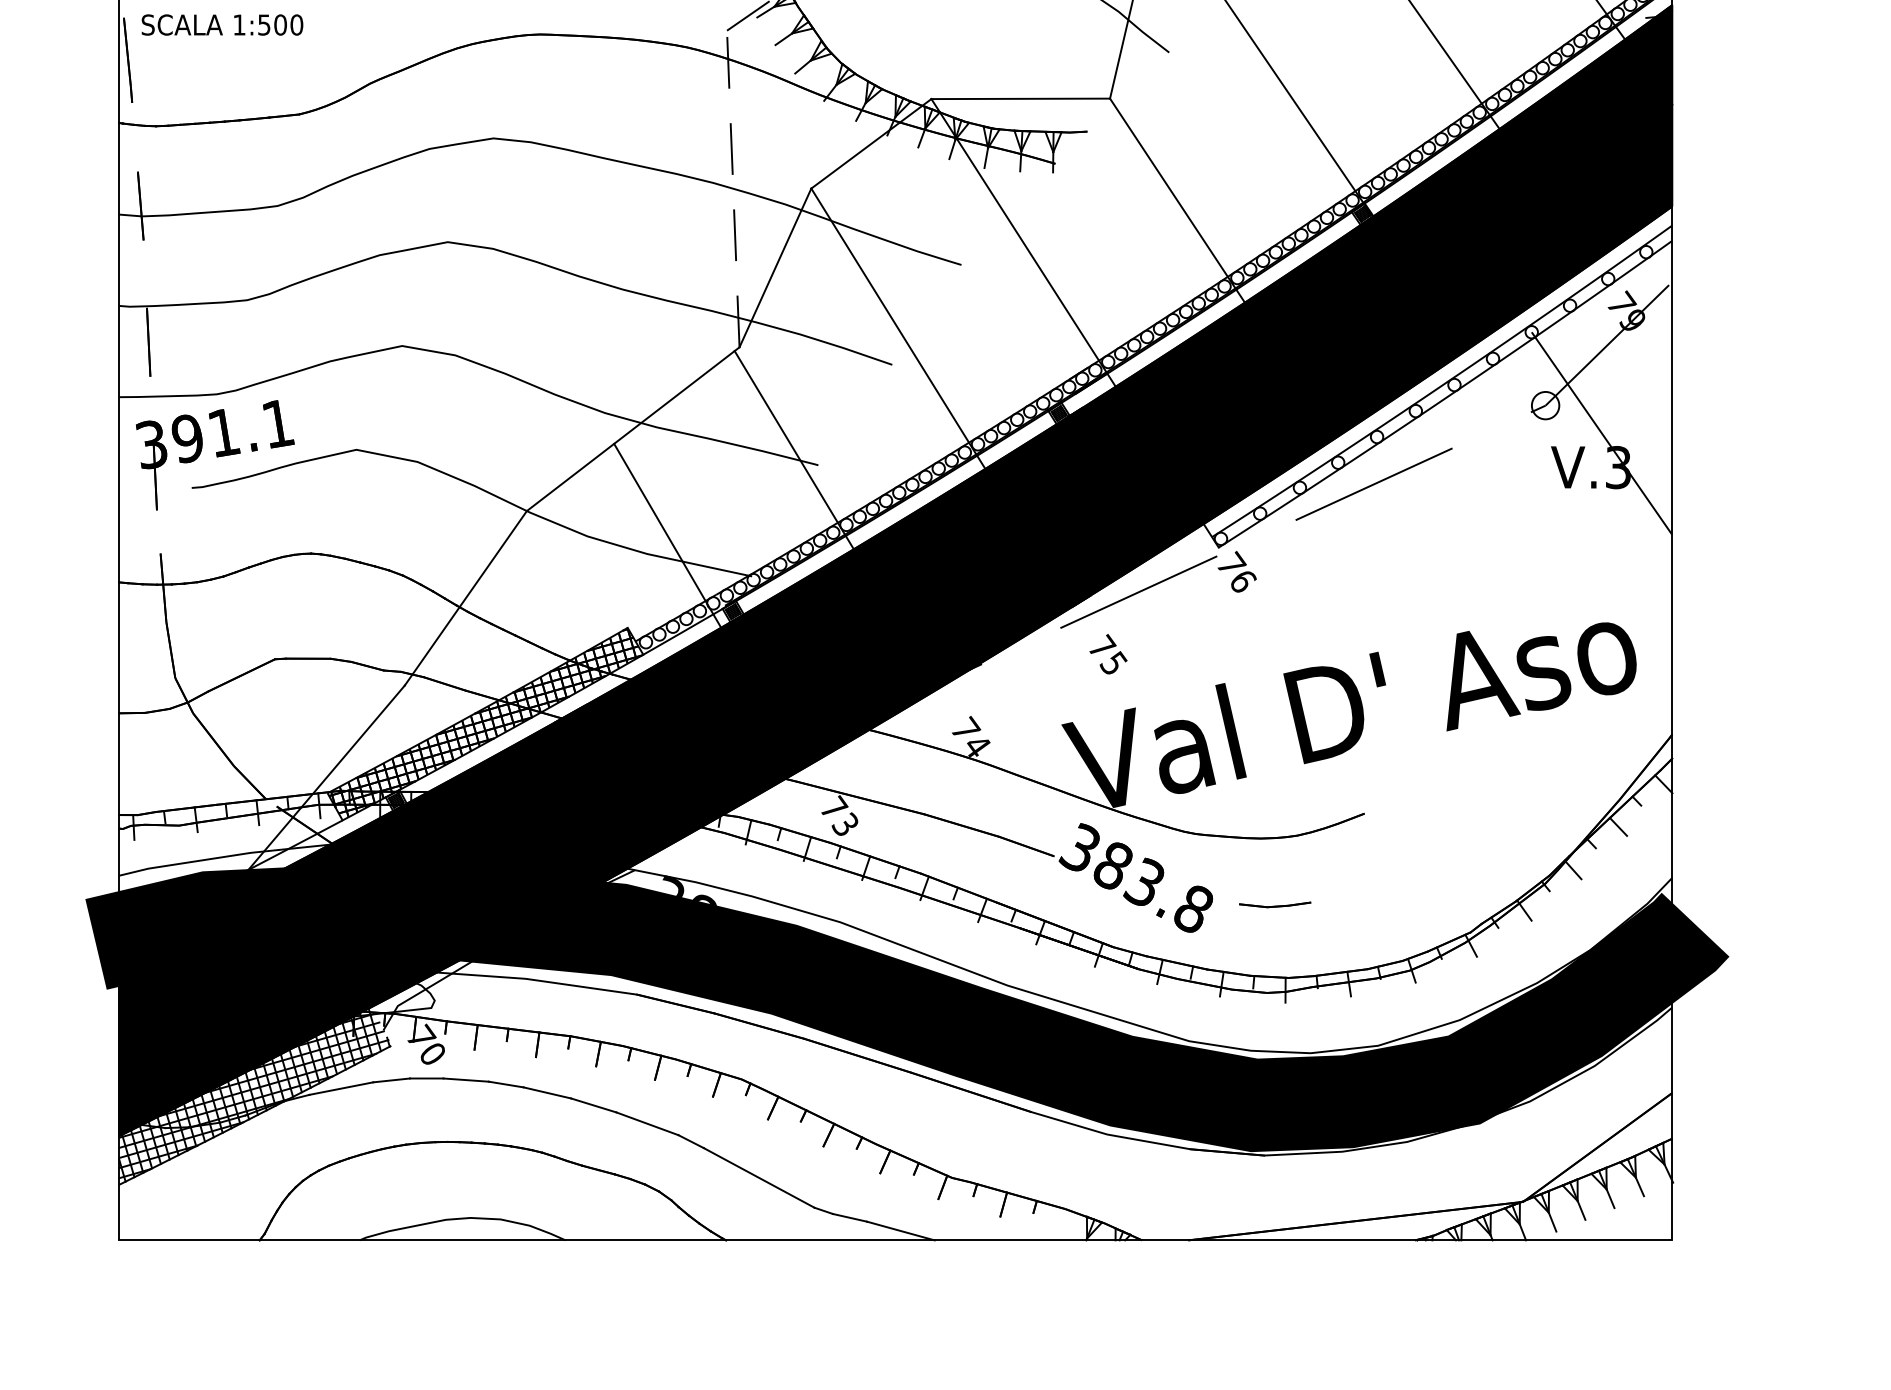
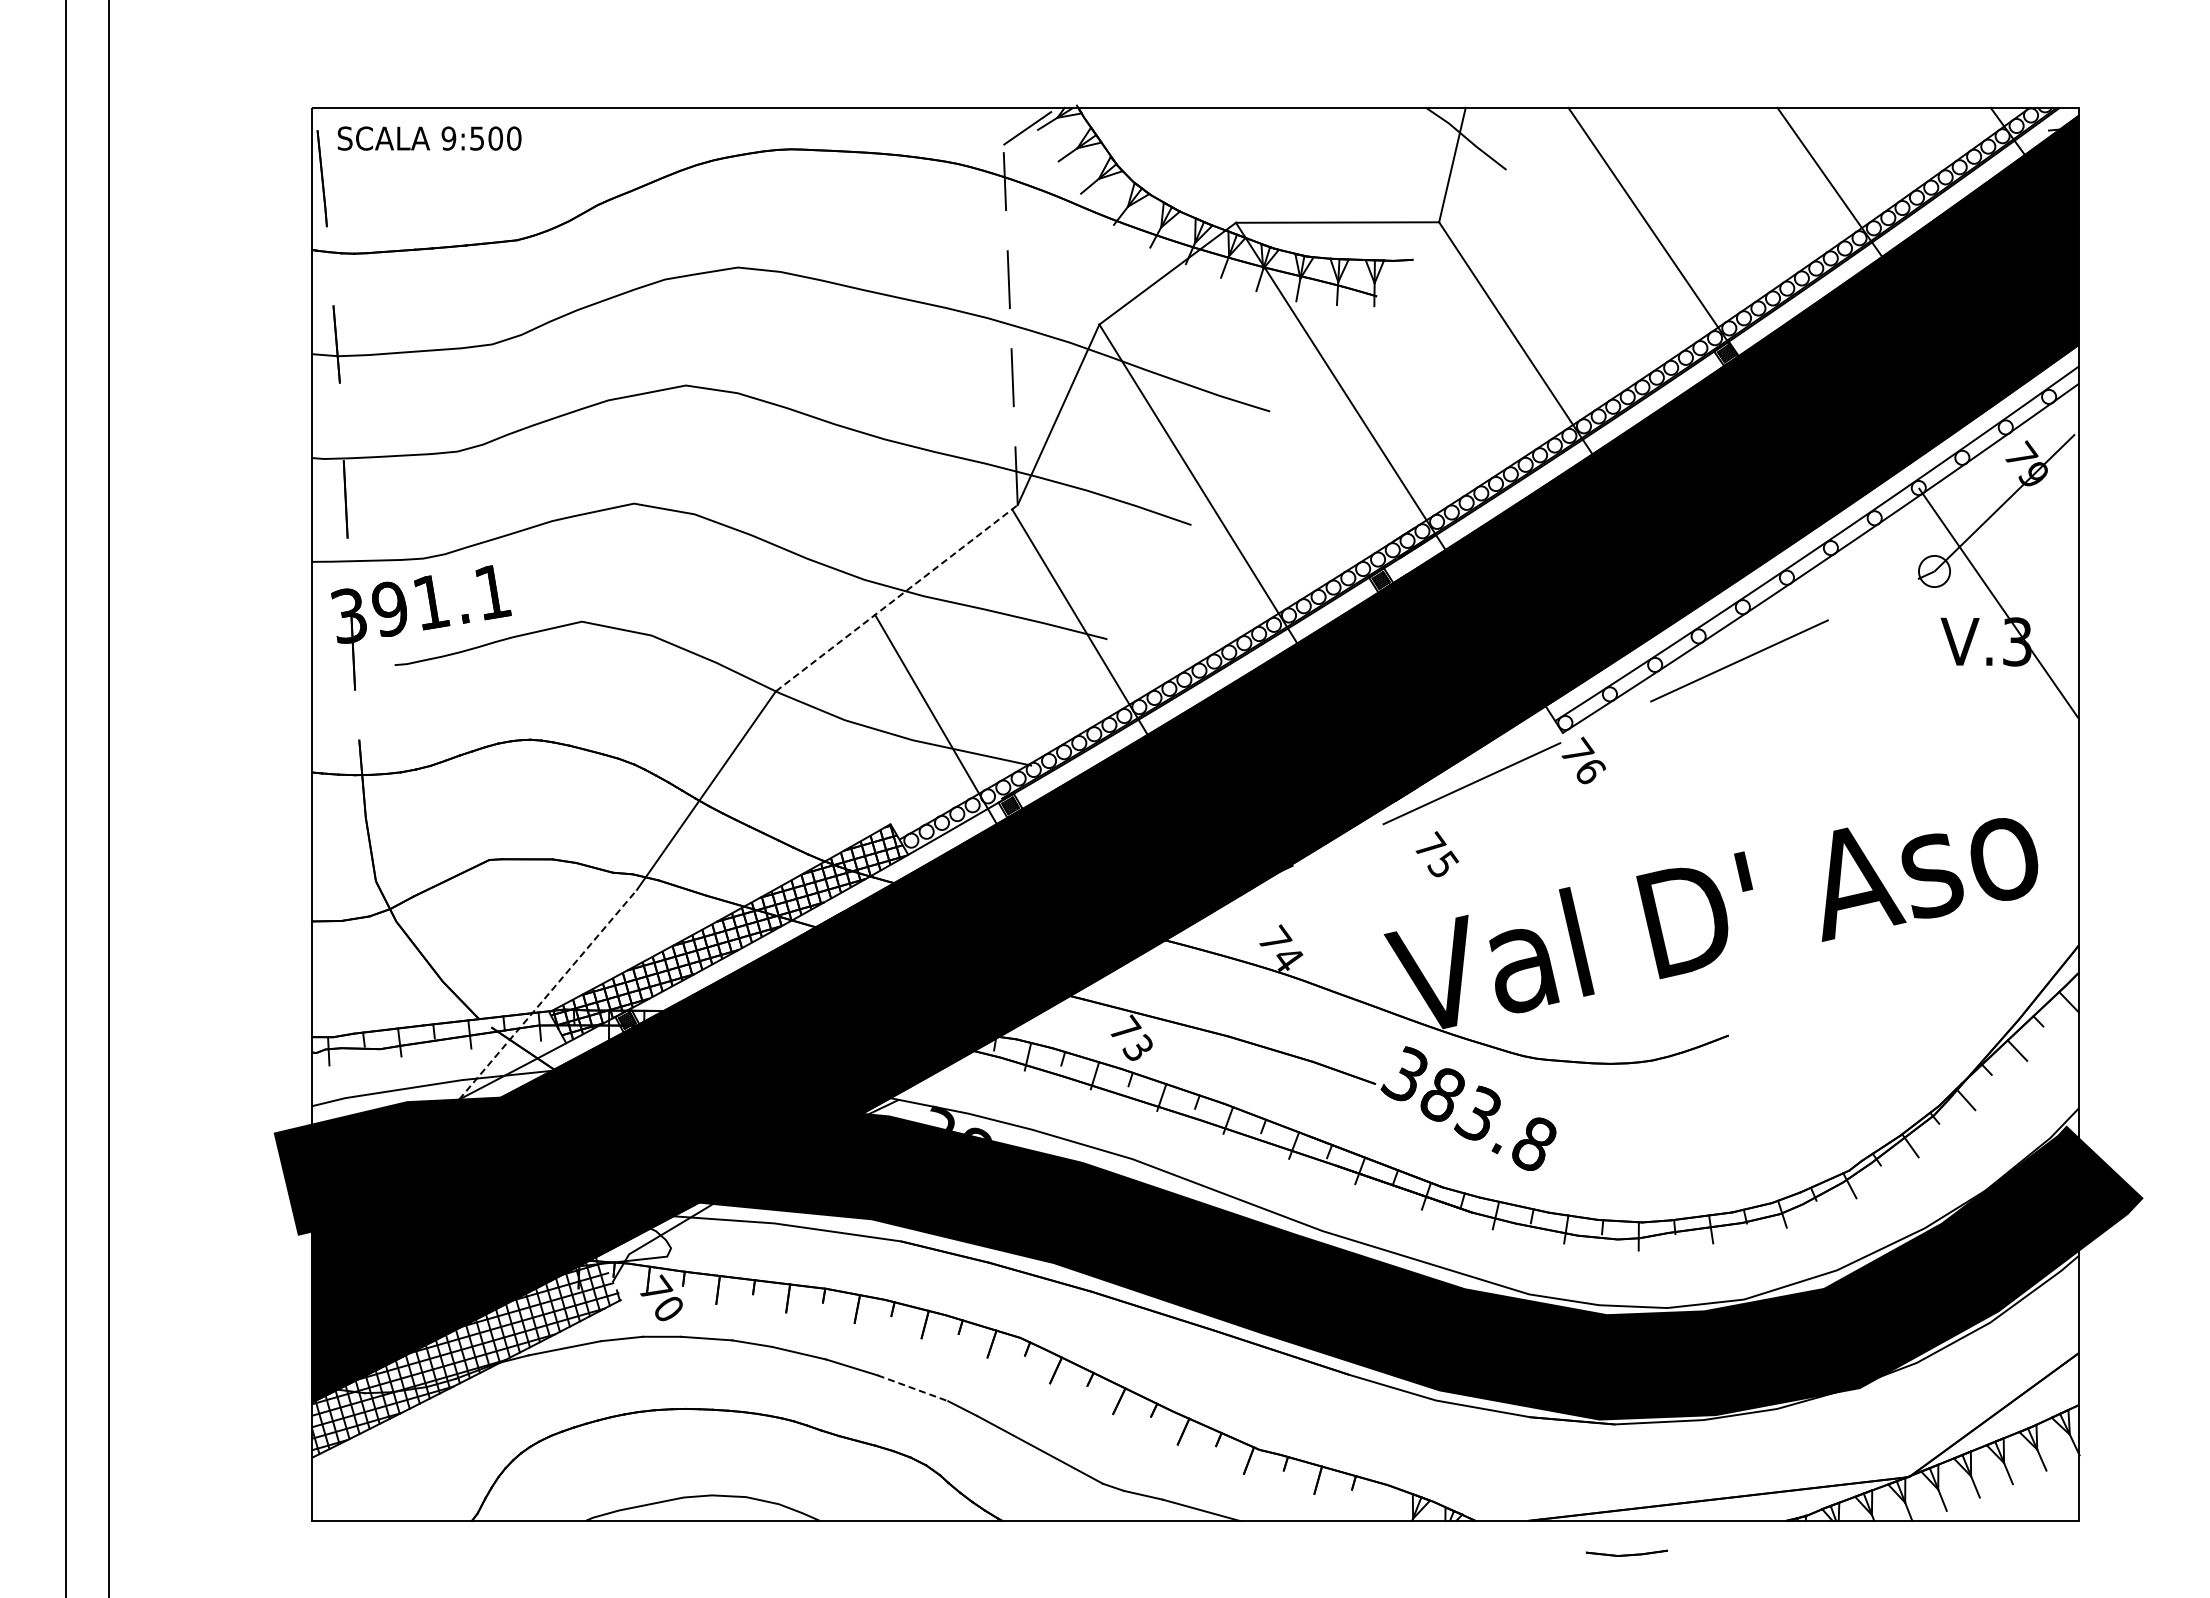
text: (239, 24) -> (448, 138), 1:500 -> 9:500
line: (632, 429) -> (896, 598), solid -> dashed
line: (326, 777) -> (548, 994), solid -> dashed
part: (1274, 904) -> (1626, 1552), moved
line: (647, 1123) -> (912, 1388), solid -> dashed

